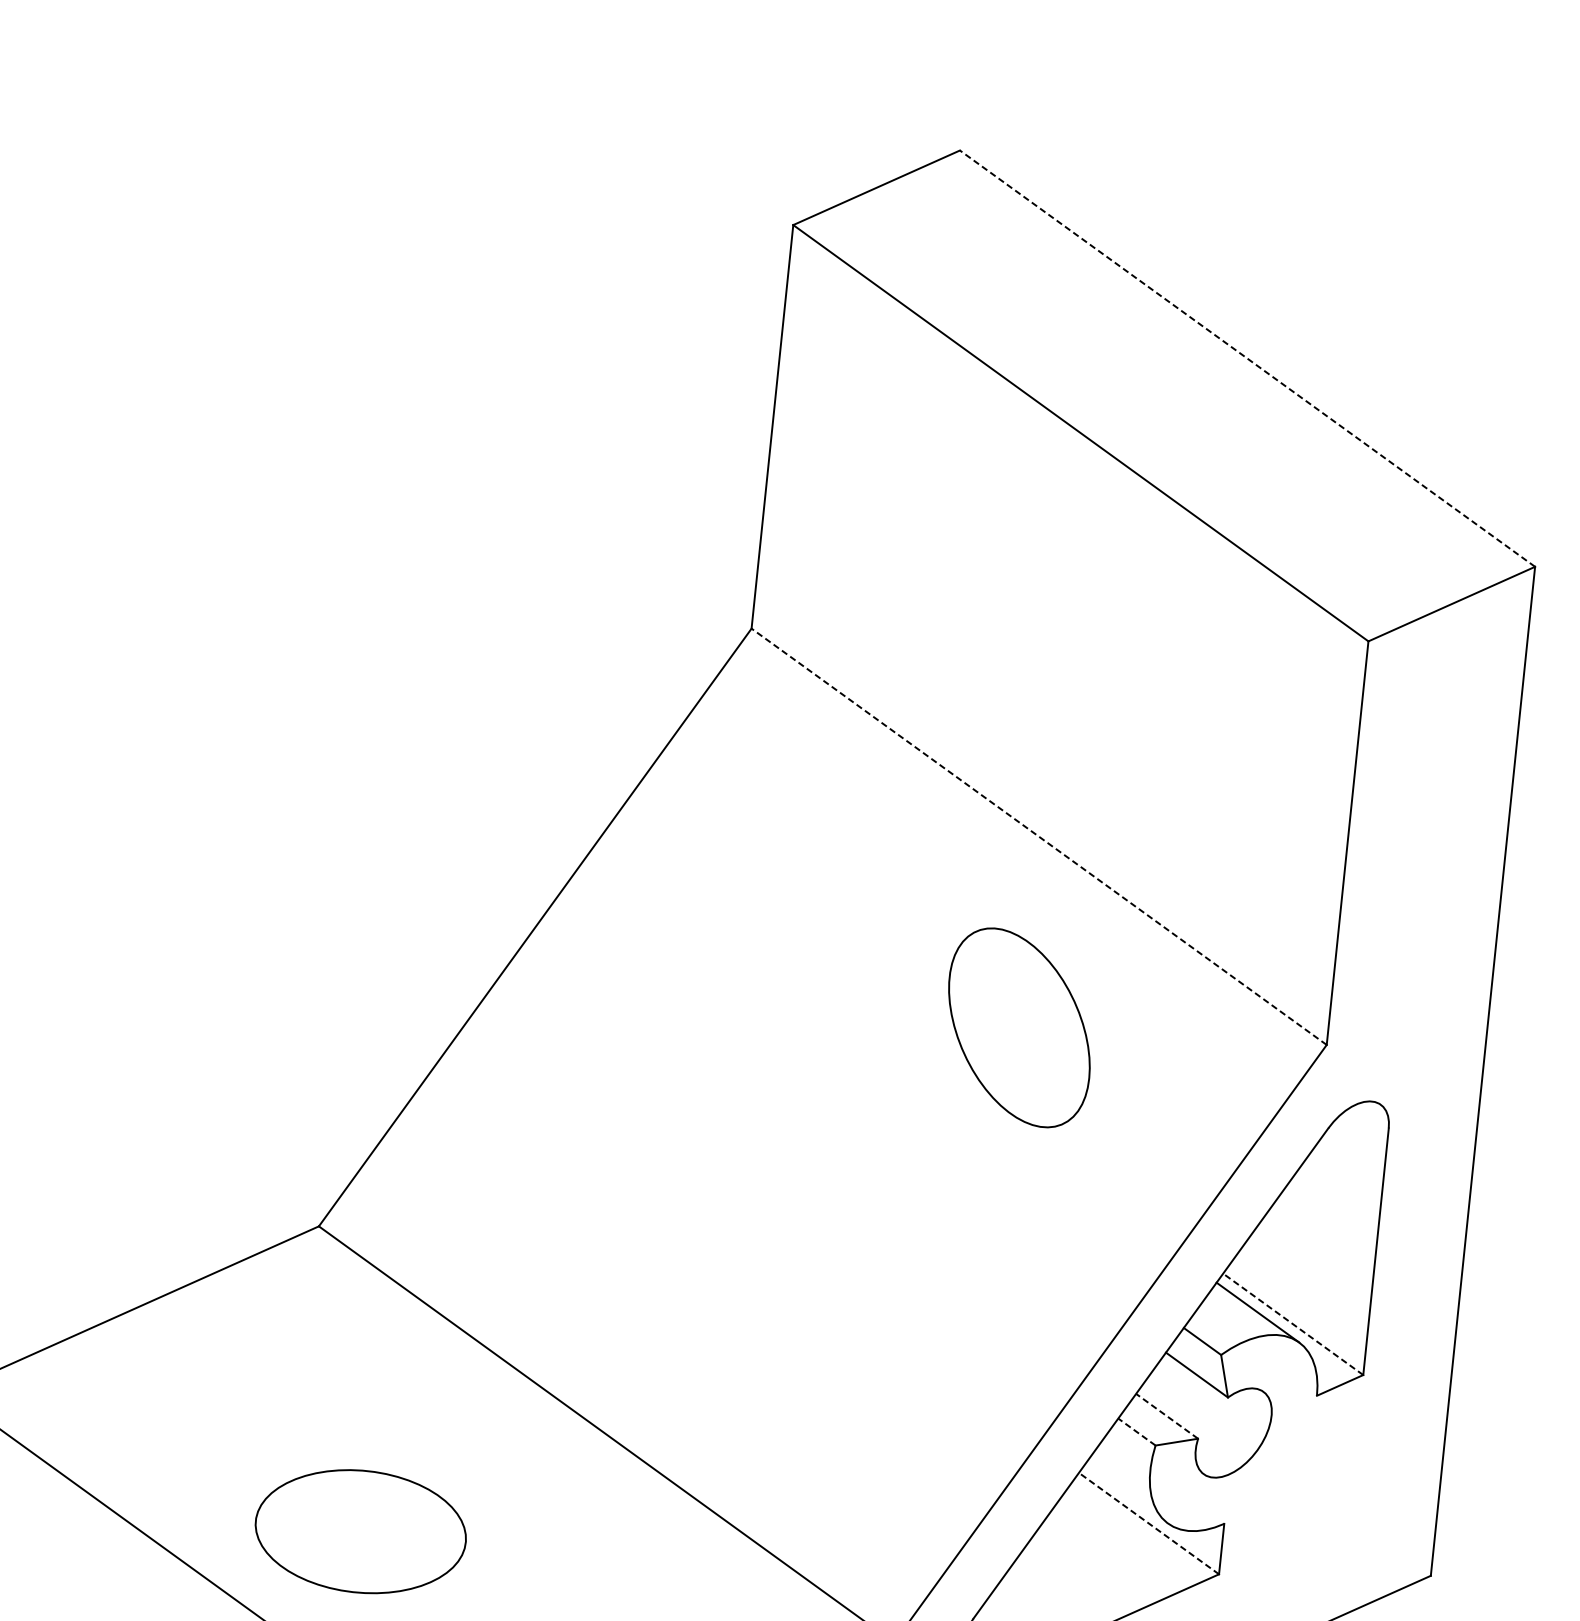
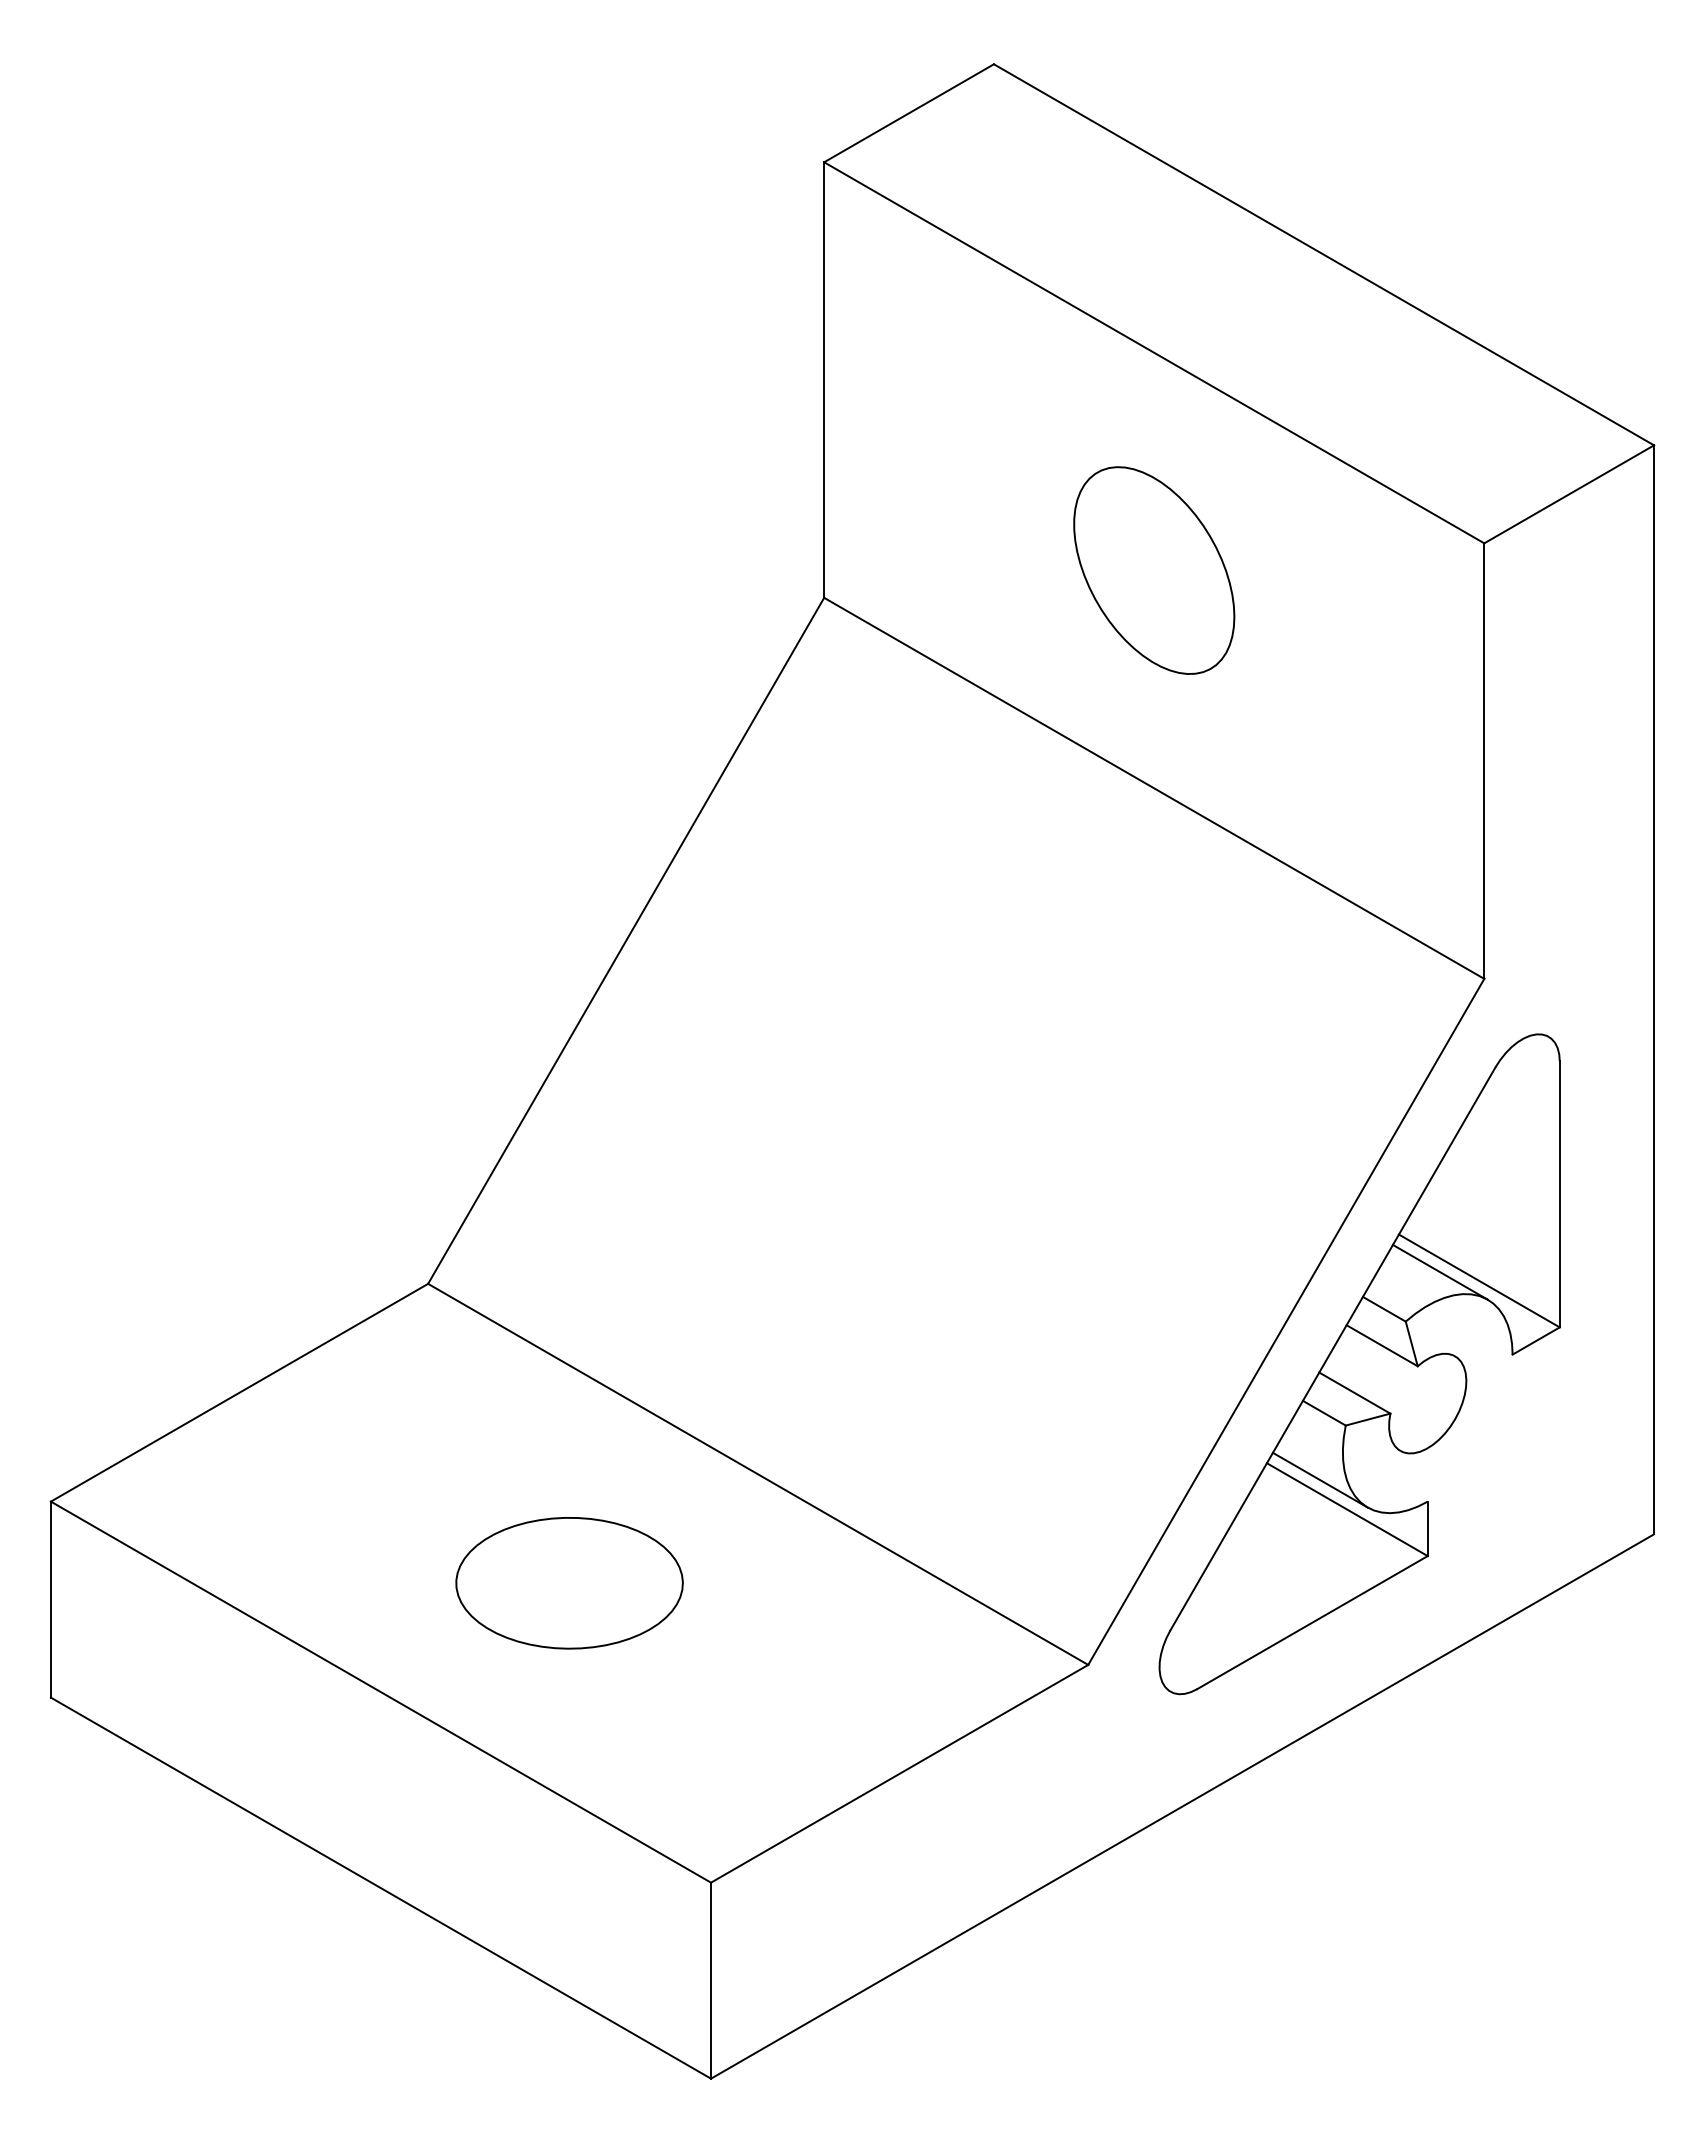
line: (1247, 358) -> (1323, 254), dashed -> solid
line: (1038, 836) -> (1153, 788), dashed -> solid
part: (1019, 1027) -> (1154, 570), moved
line: (1293, 1323) -> (1479, 1280), dashed -> solid
line: (1166, 1415) -> (1354, 1392), dashed -> solid
line: (1137, 1432) -> (1324, 1413), dashed -> solid
line: (1126, 1492) -> (1319, 1479), added
line: (1149, 1523) -> (1347, 1509), dashed -> solid
part: (360, 1531) -> (569, 1583), moved

